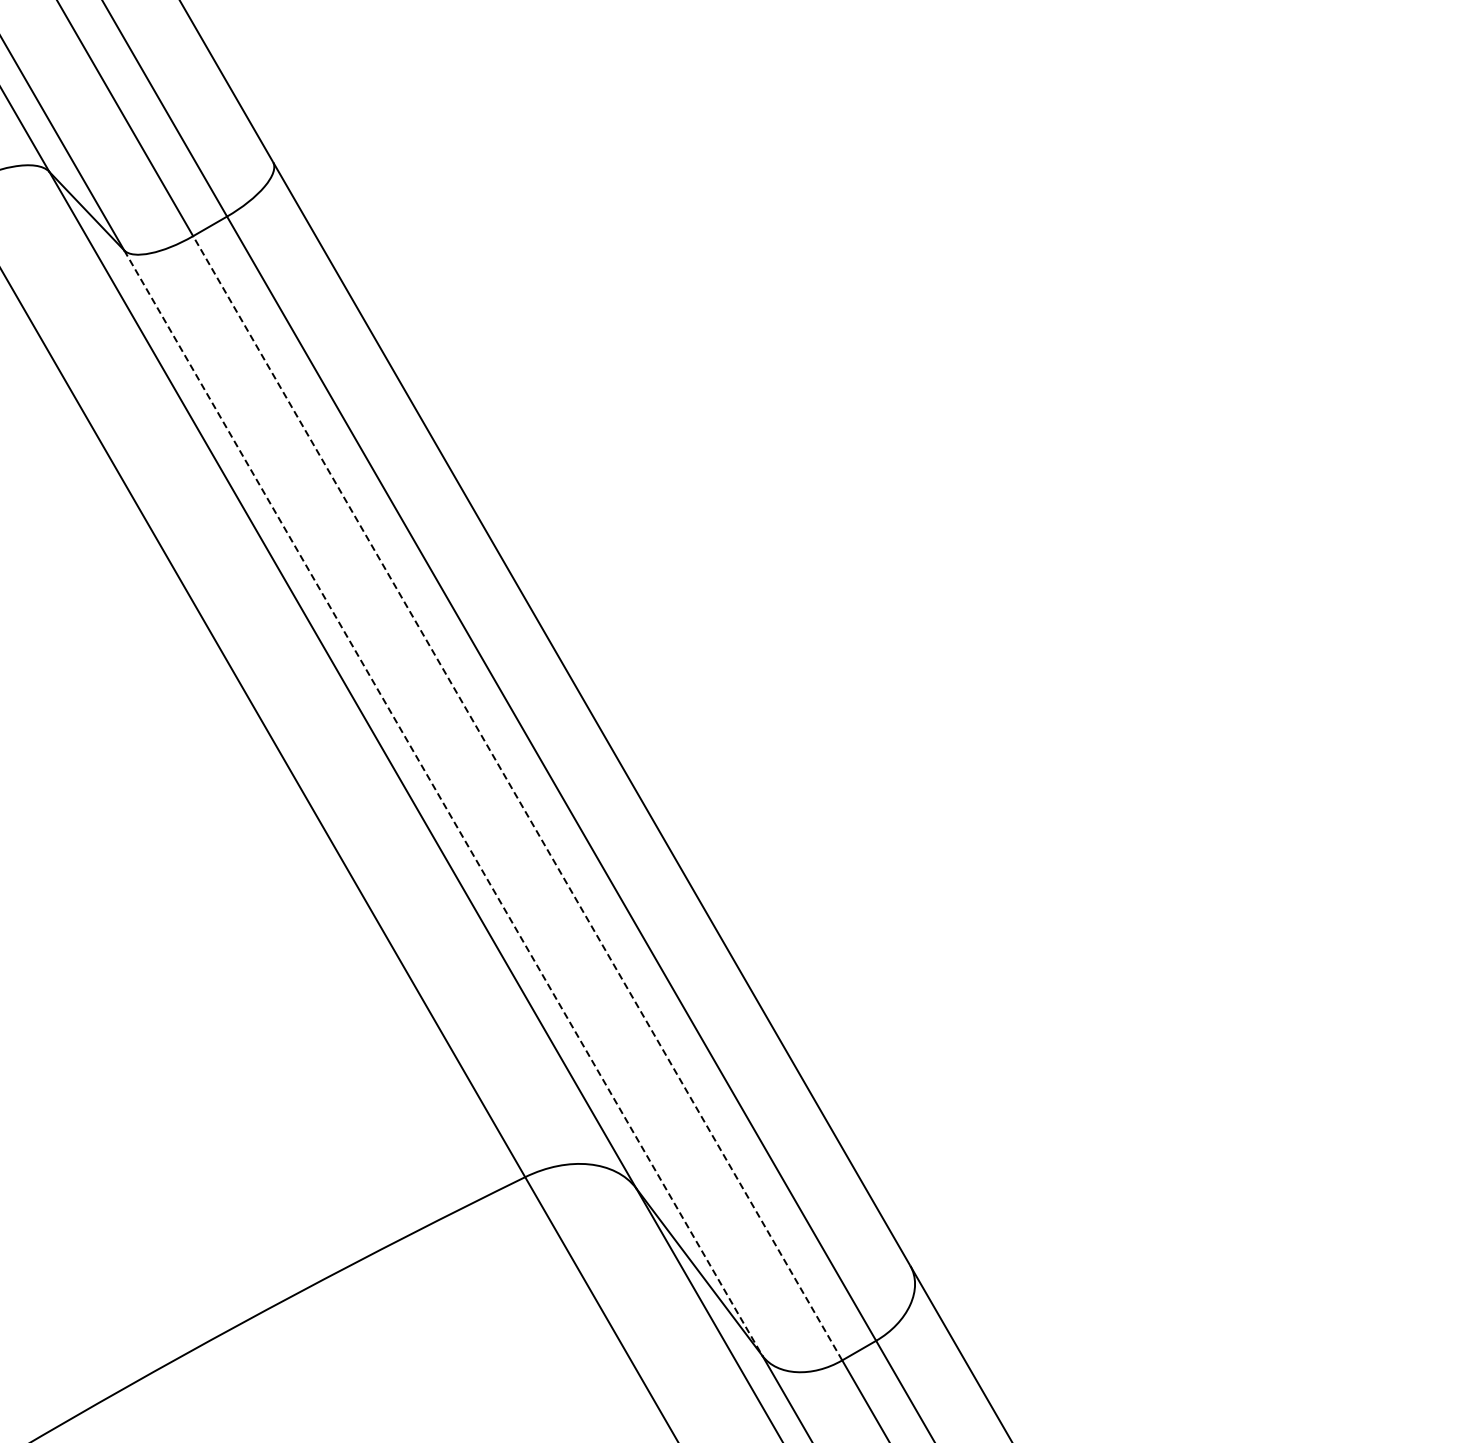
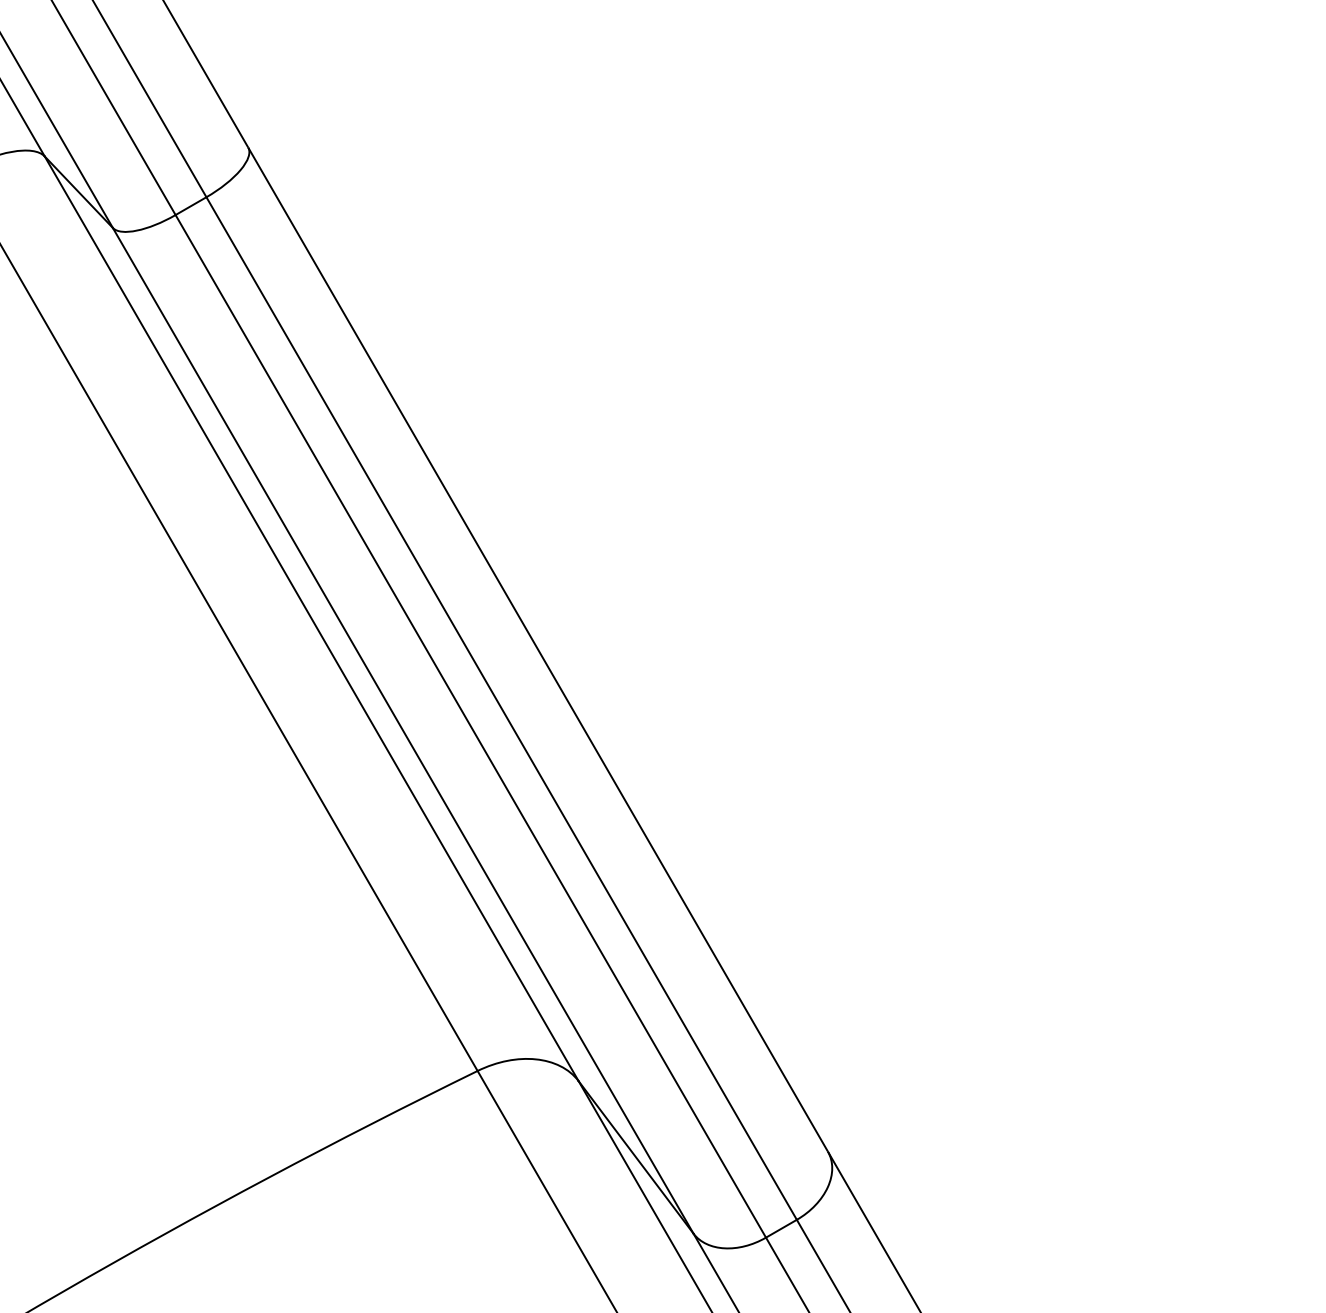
line: (517, 797) -> (470, 725), dashed -> solid
line: (443, 803) -> (403, 731), dashed -> solid

